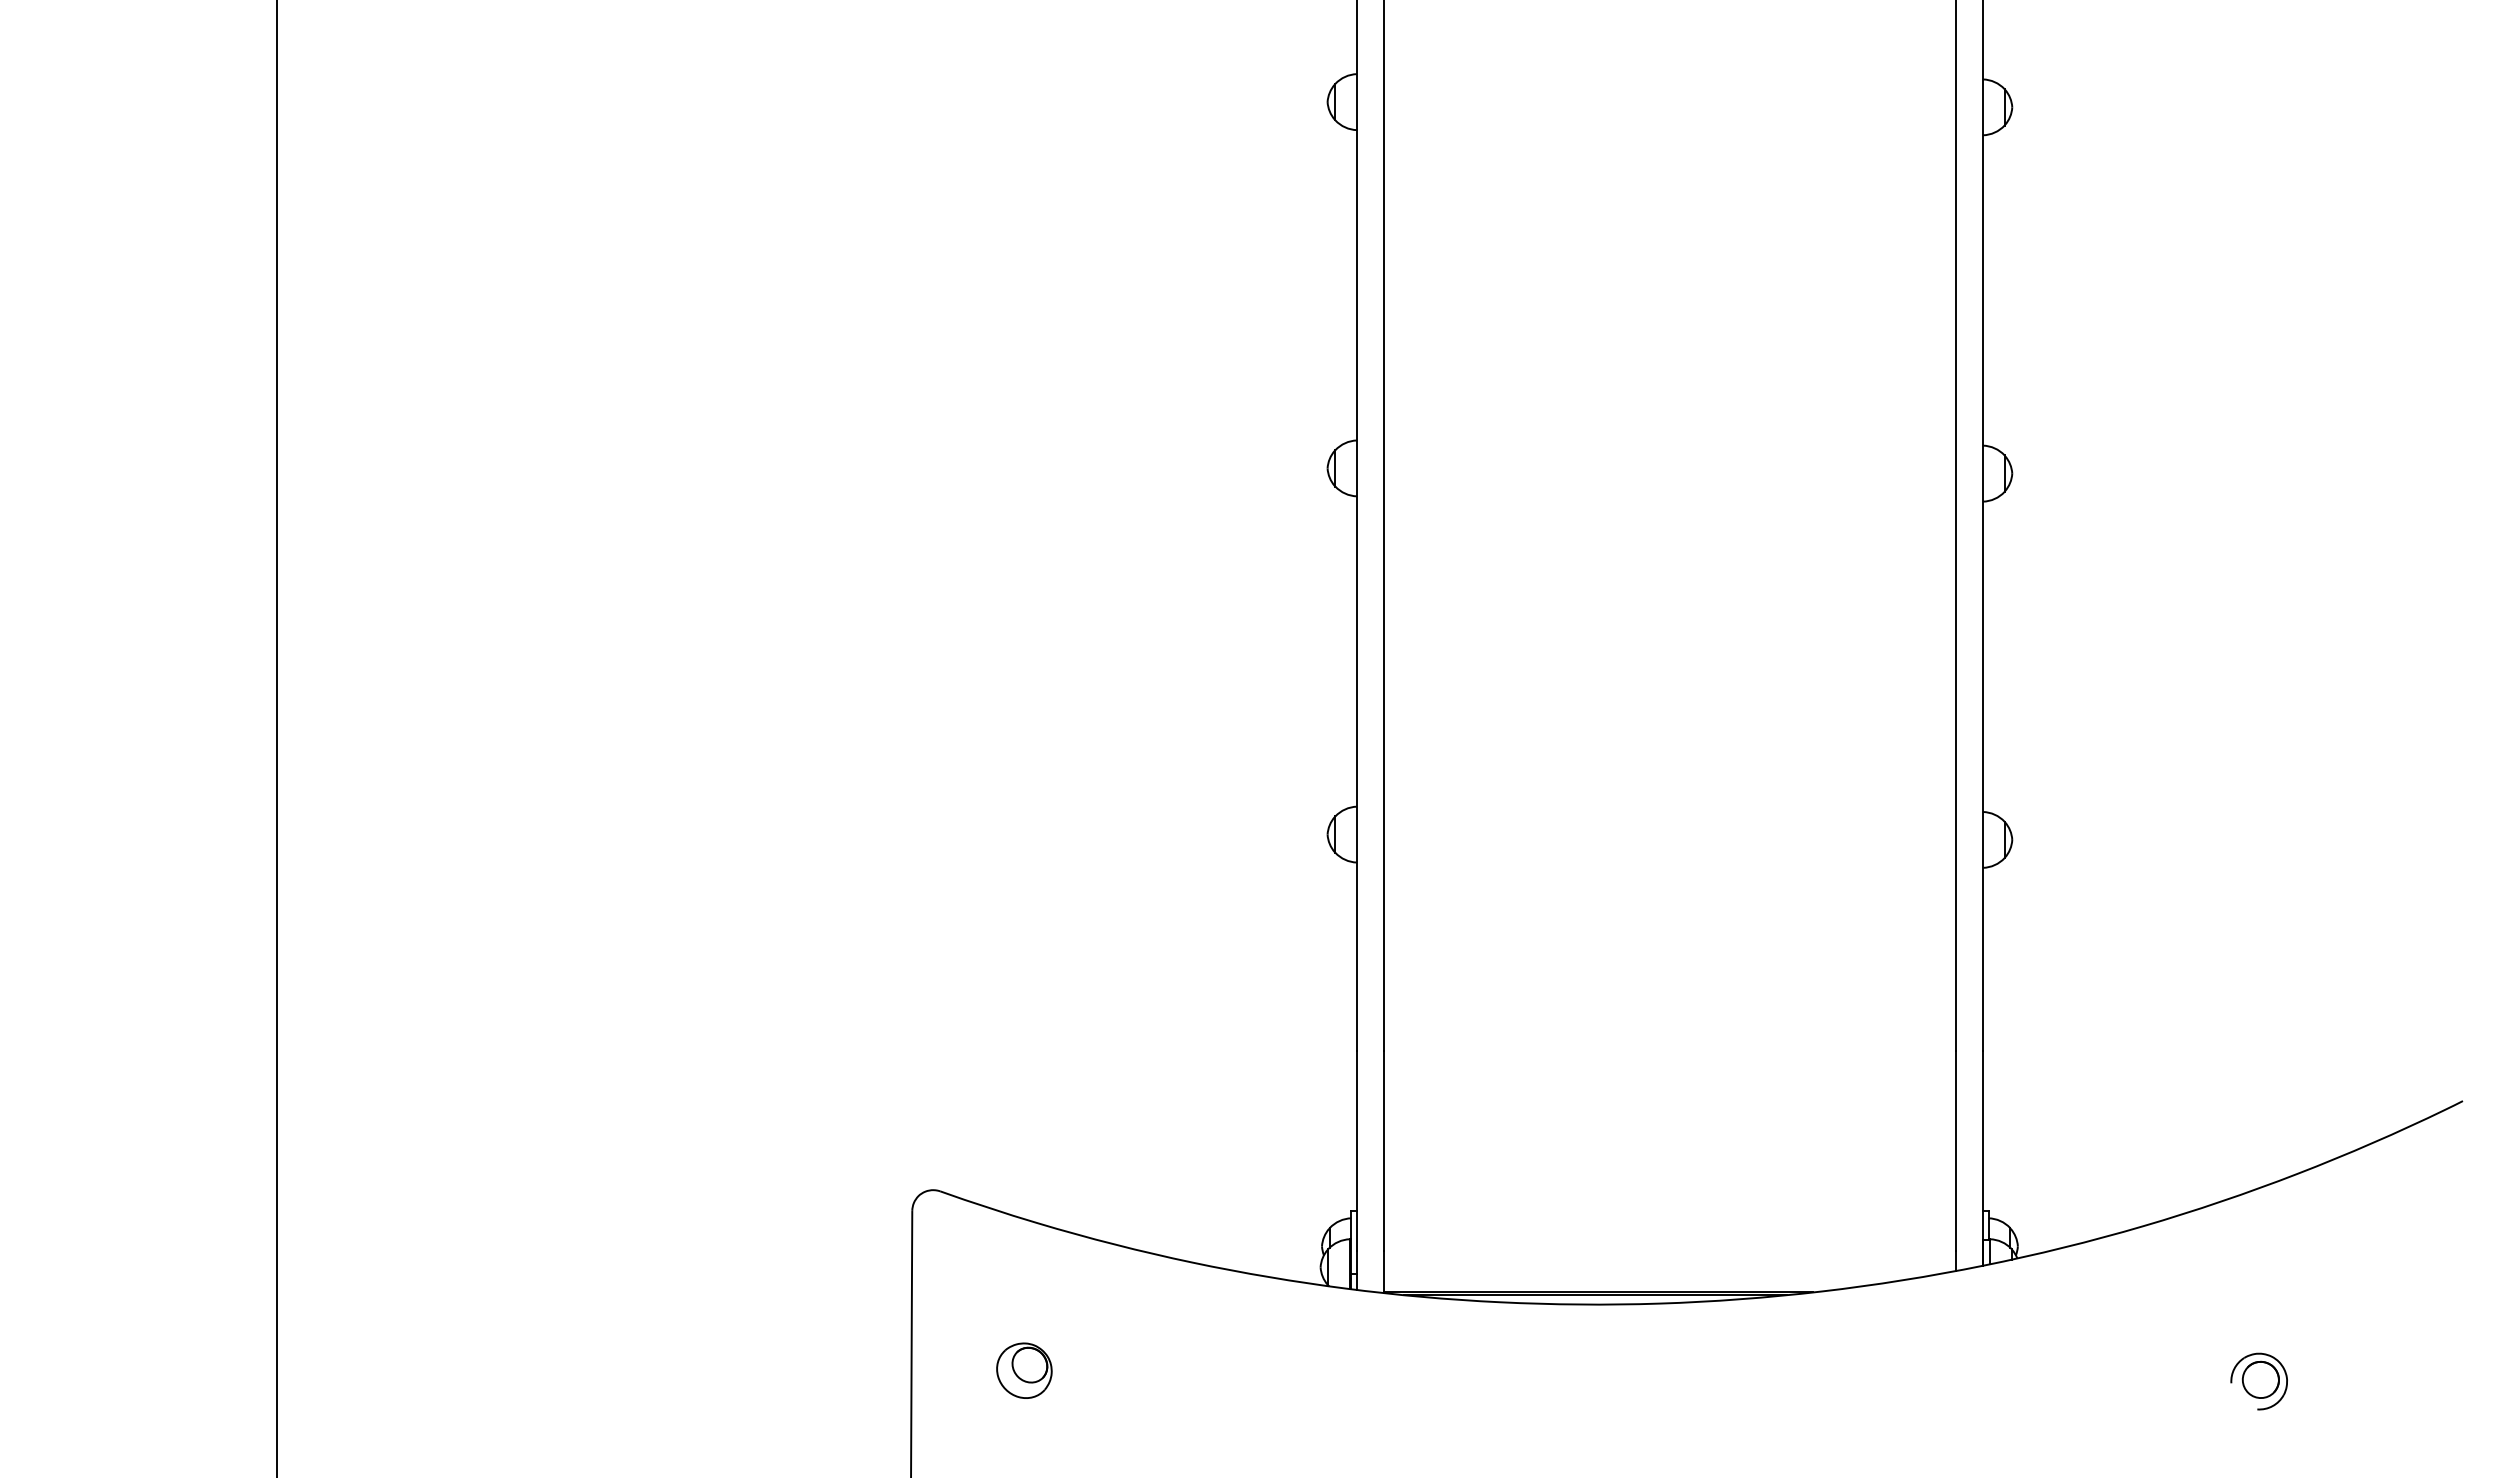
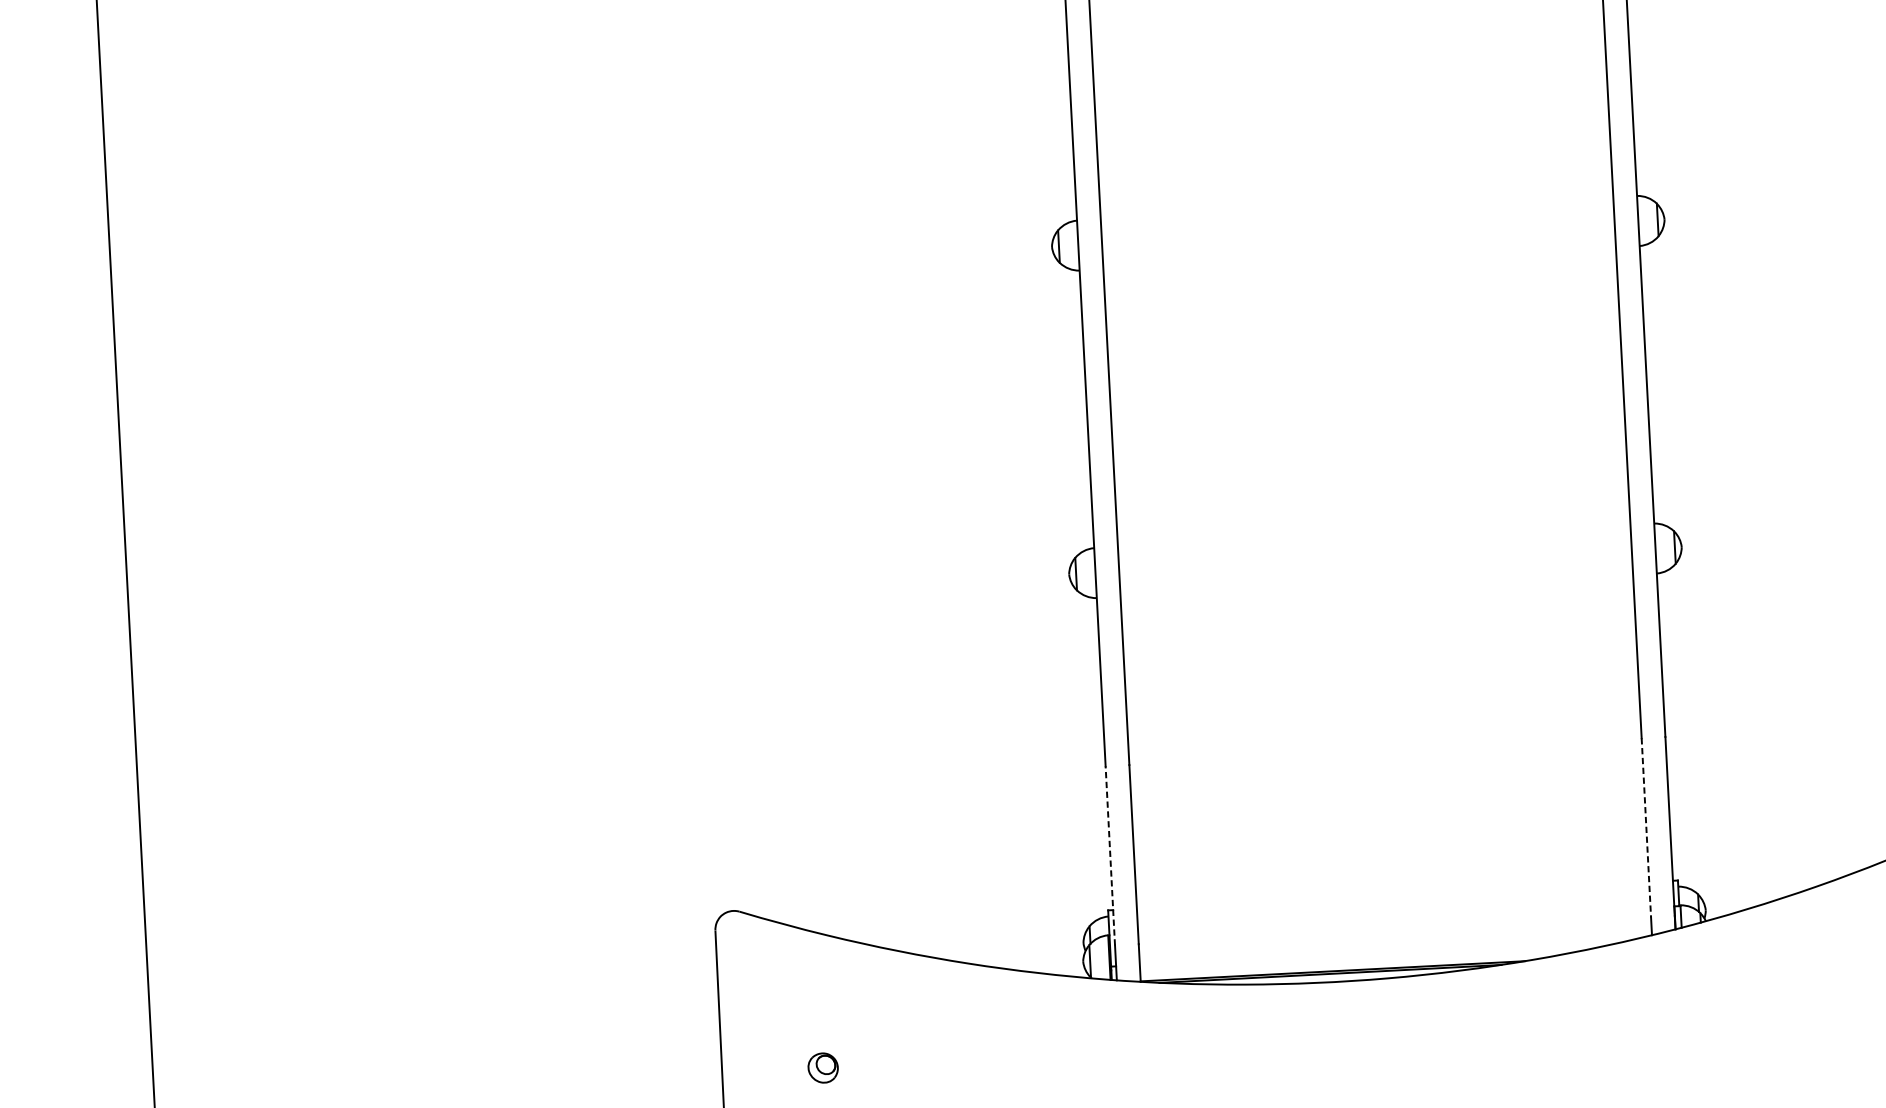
line: (1357, 1150) -> (1110, 855), solid -> dashed
line: (1956, 1151) -> (1646, 828), solid -> dashed
part: (1024, 1370) -> (823, 1067), size x0.6

